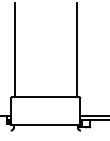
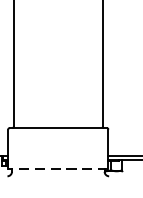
line: (45, 125) -> (57, 168), solid -> dashed

